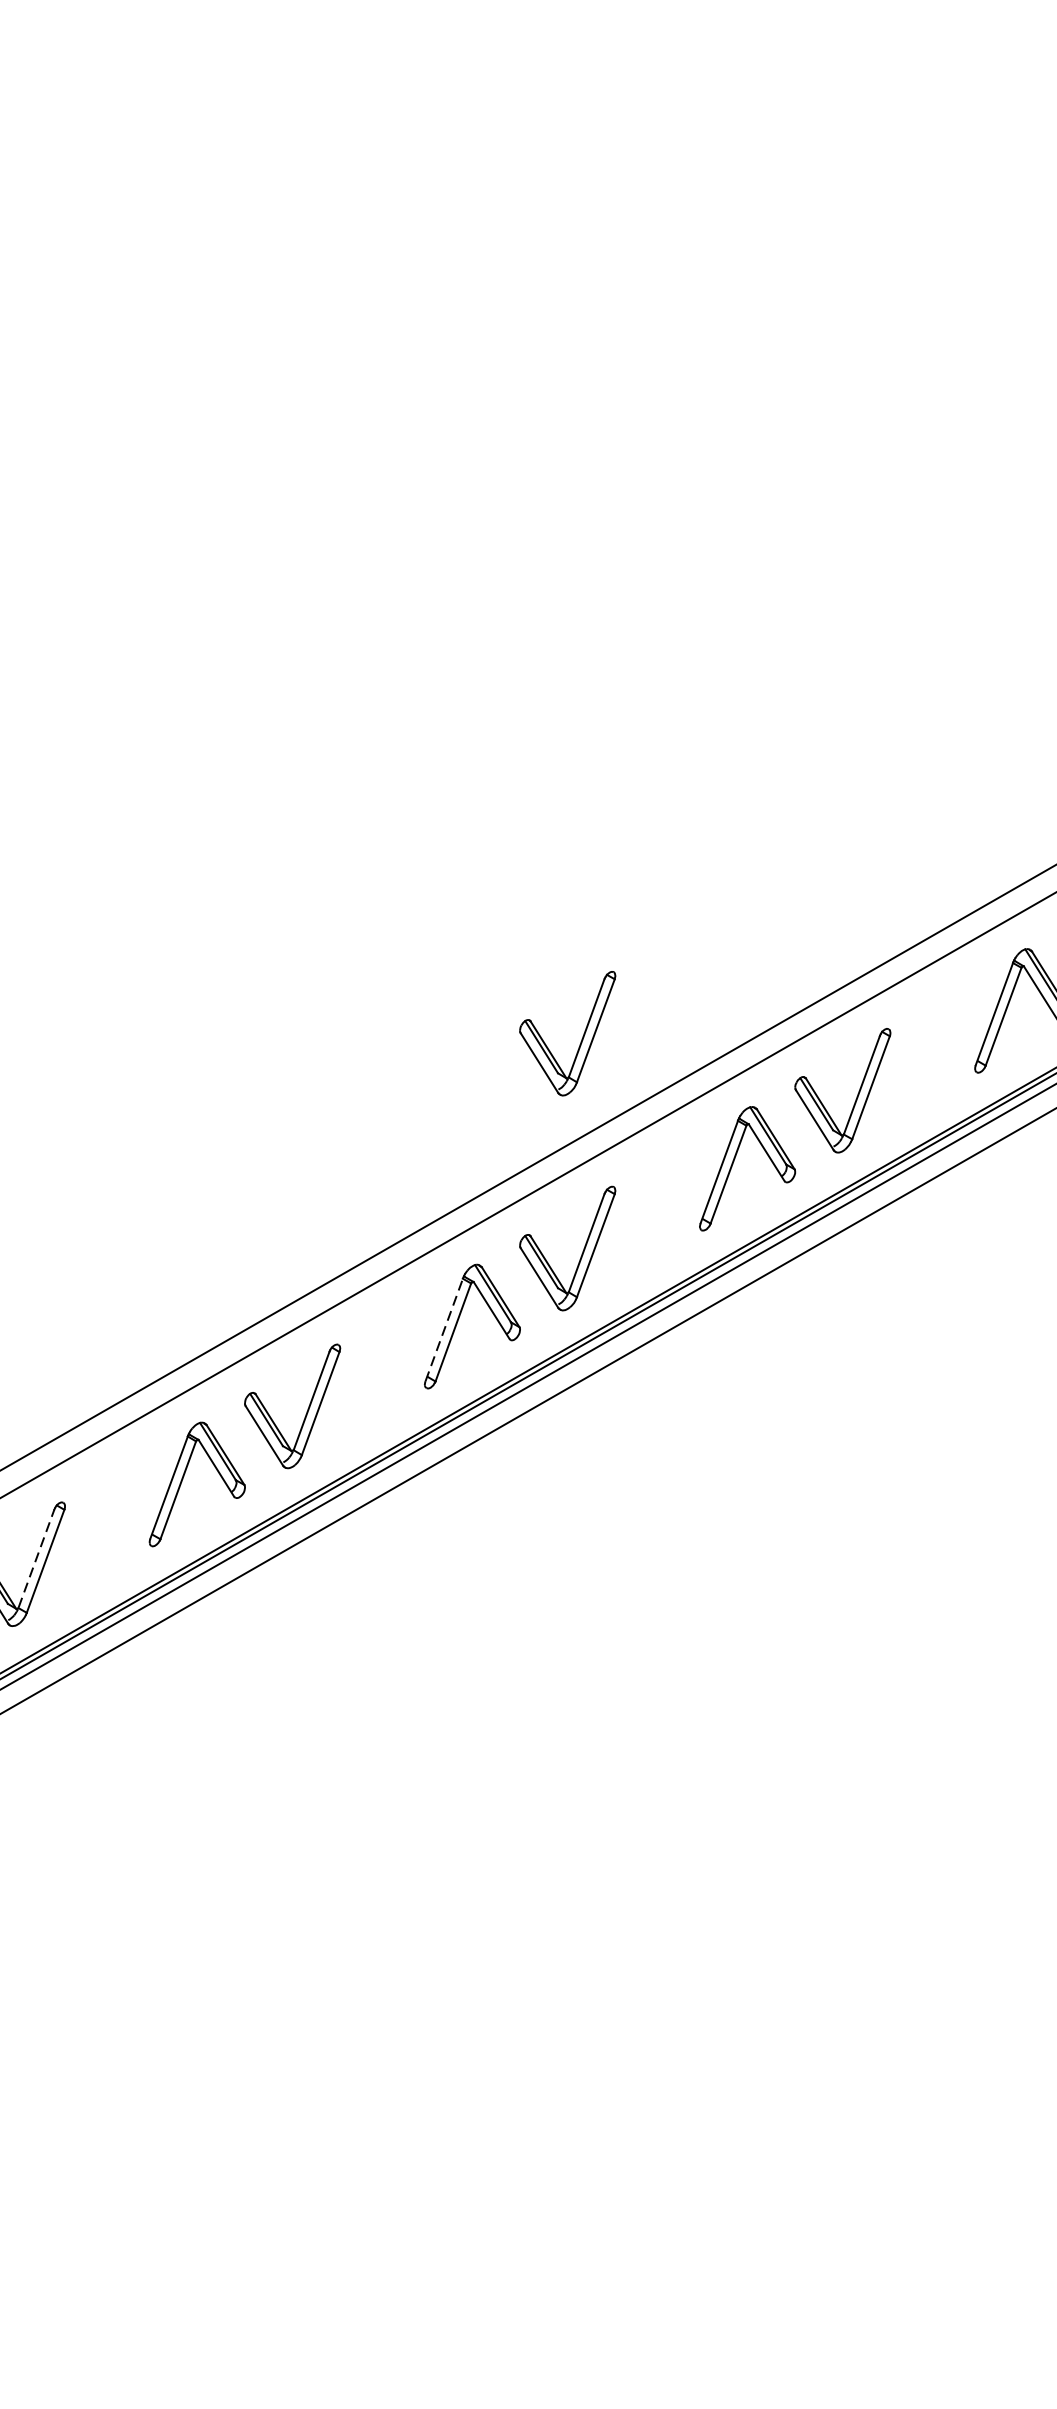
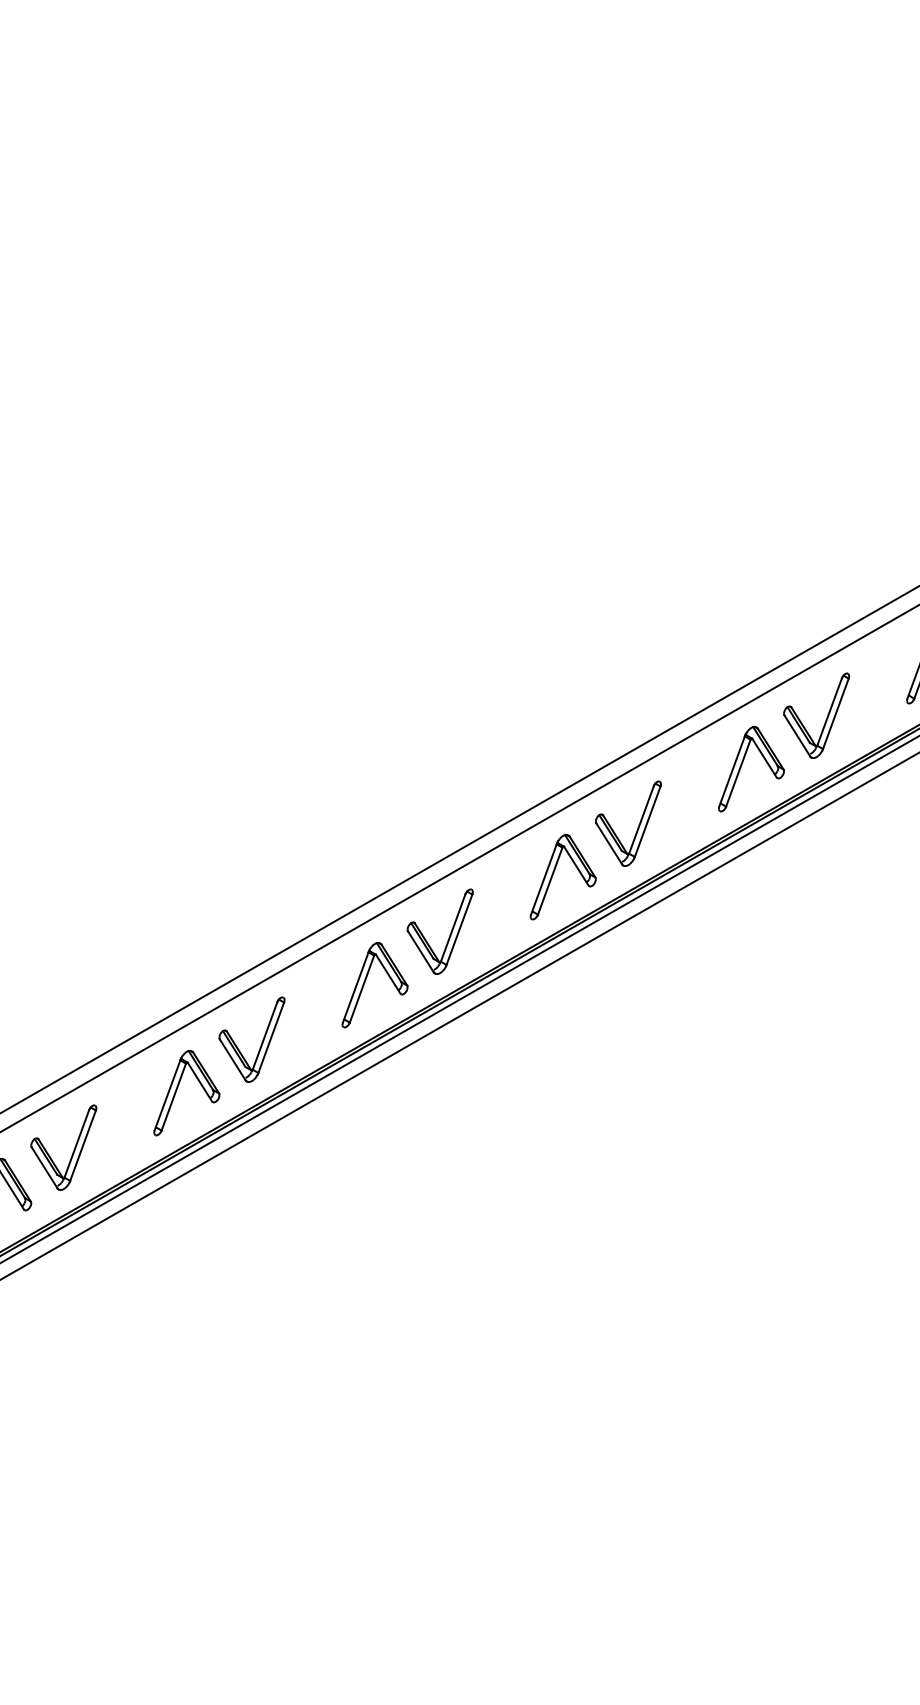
part: (581, 1037) -> (449, 787), removed
line: (443, 1330) -> (355, 987), dashed -> solid
line: (35, 1558) -> (76, 1143), dashed -> solid

